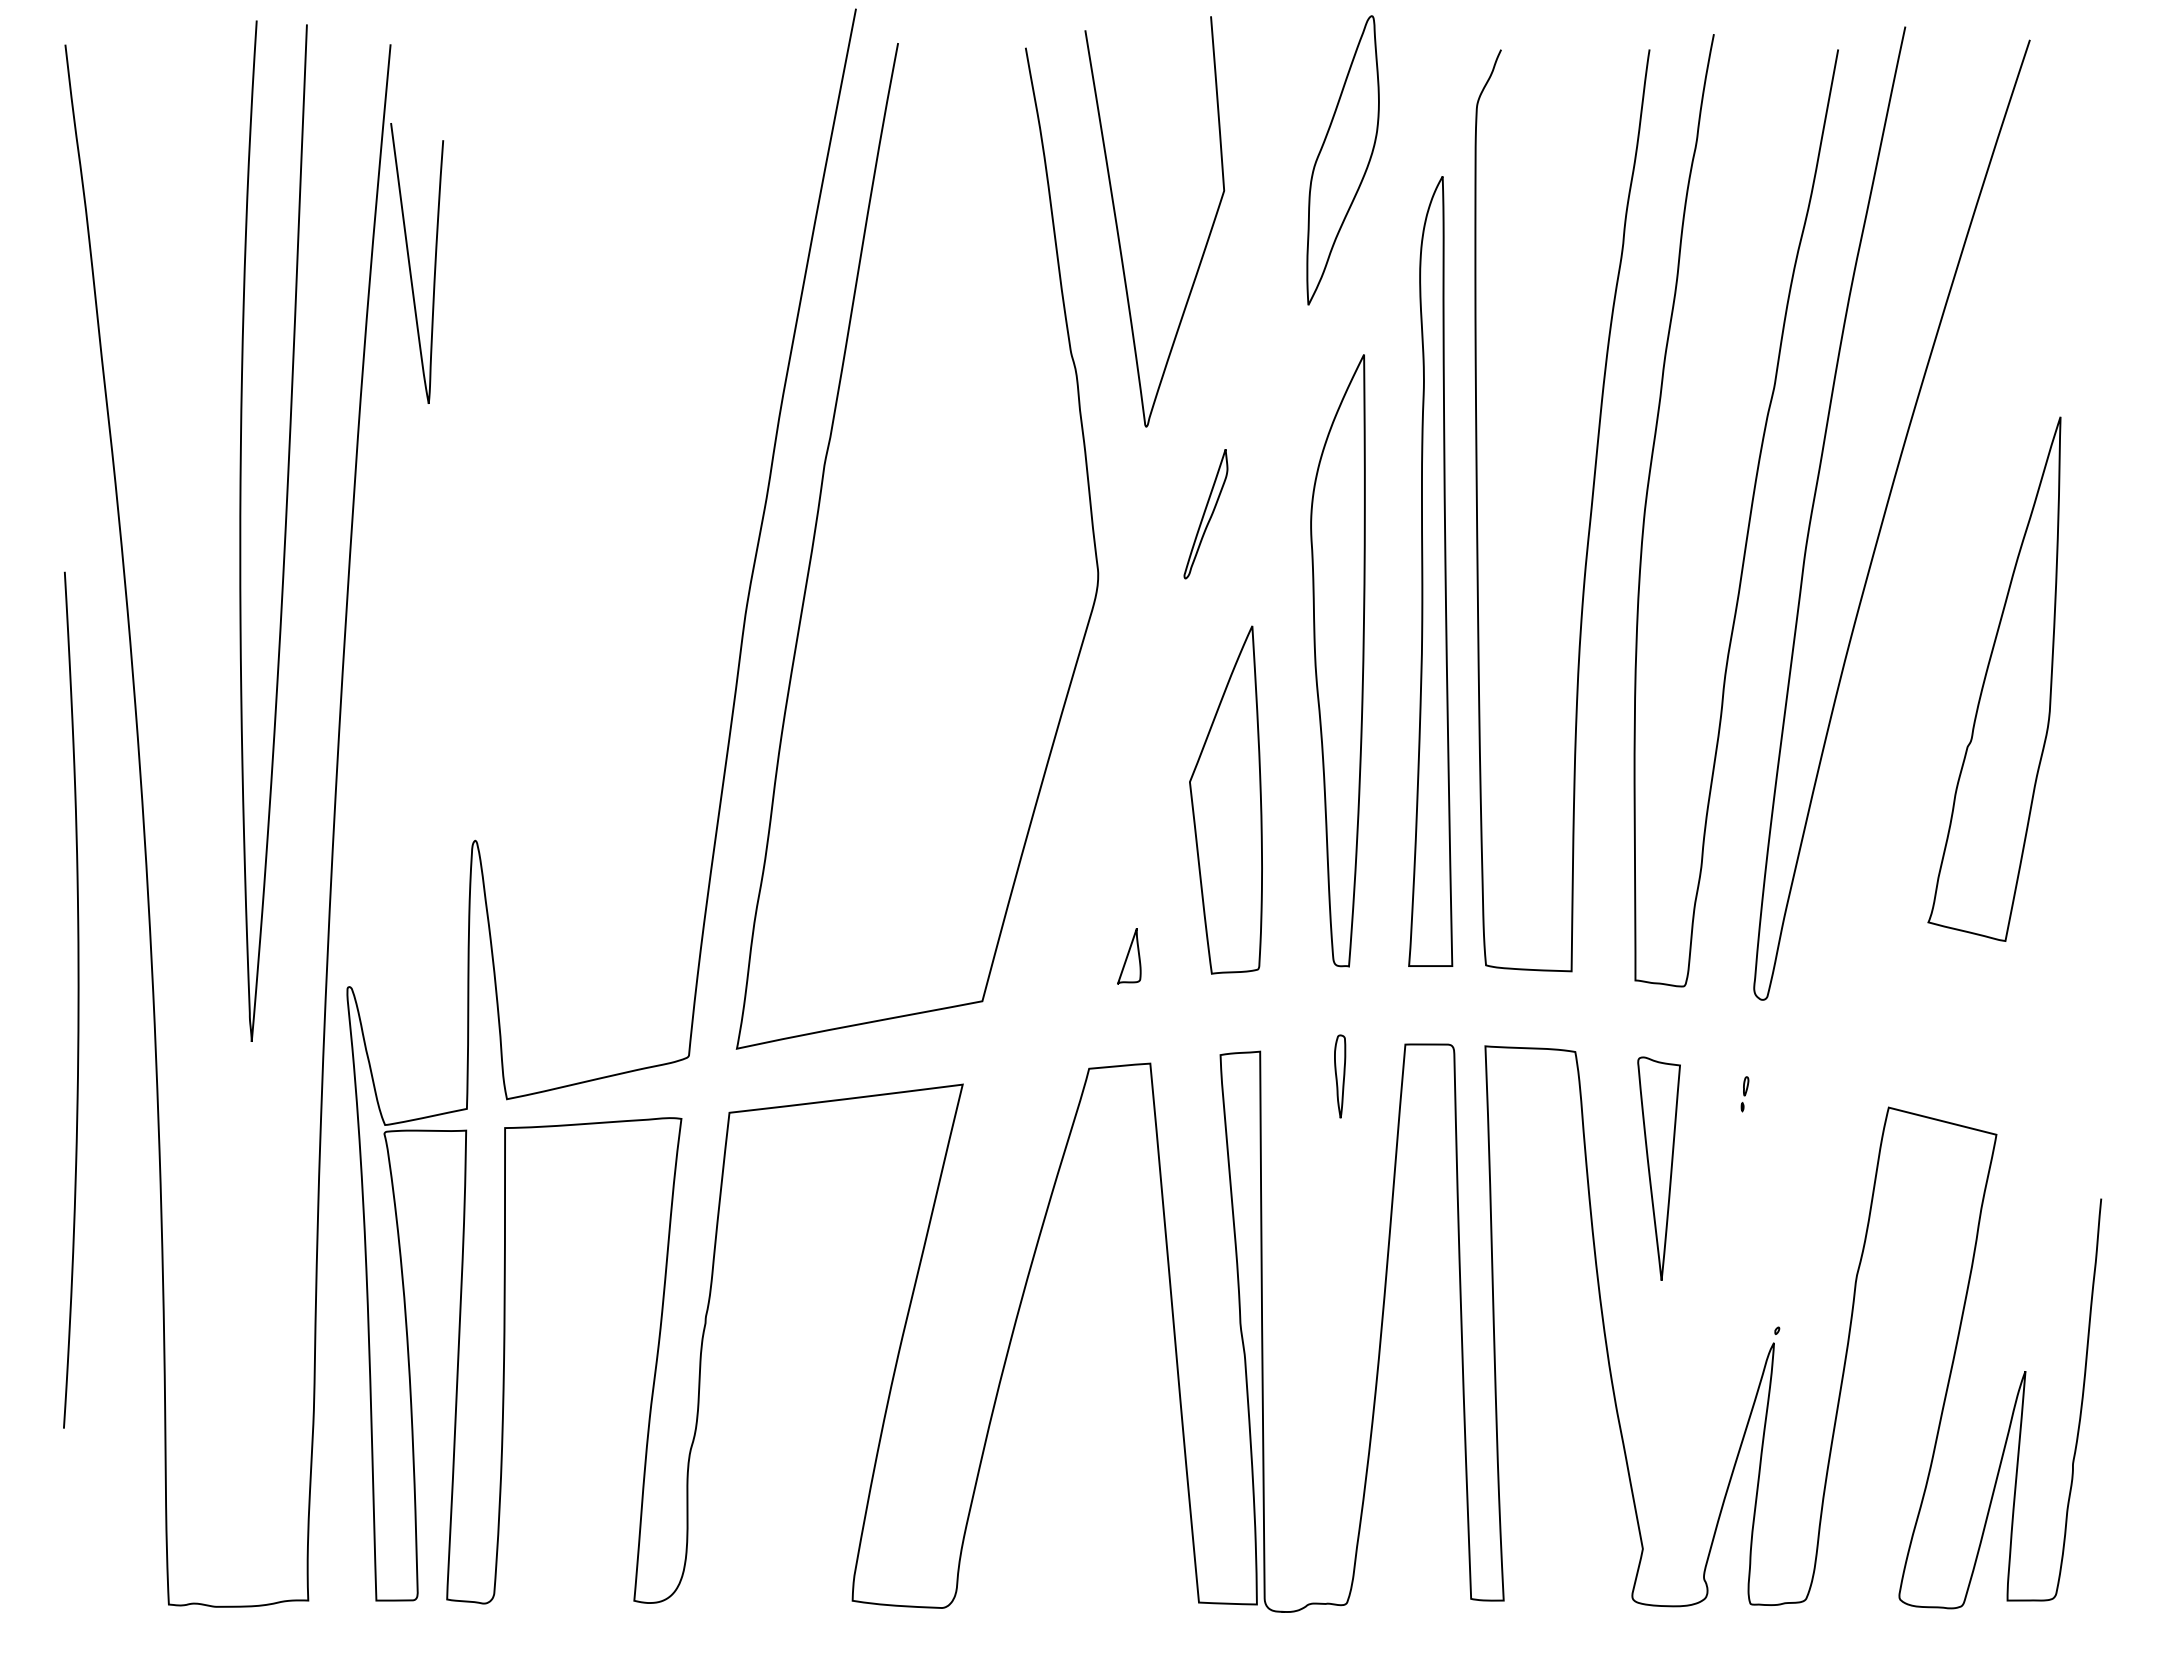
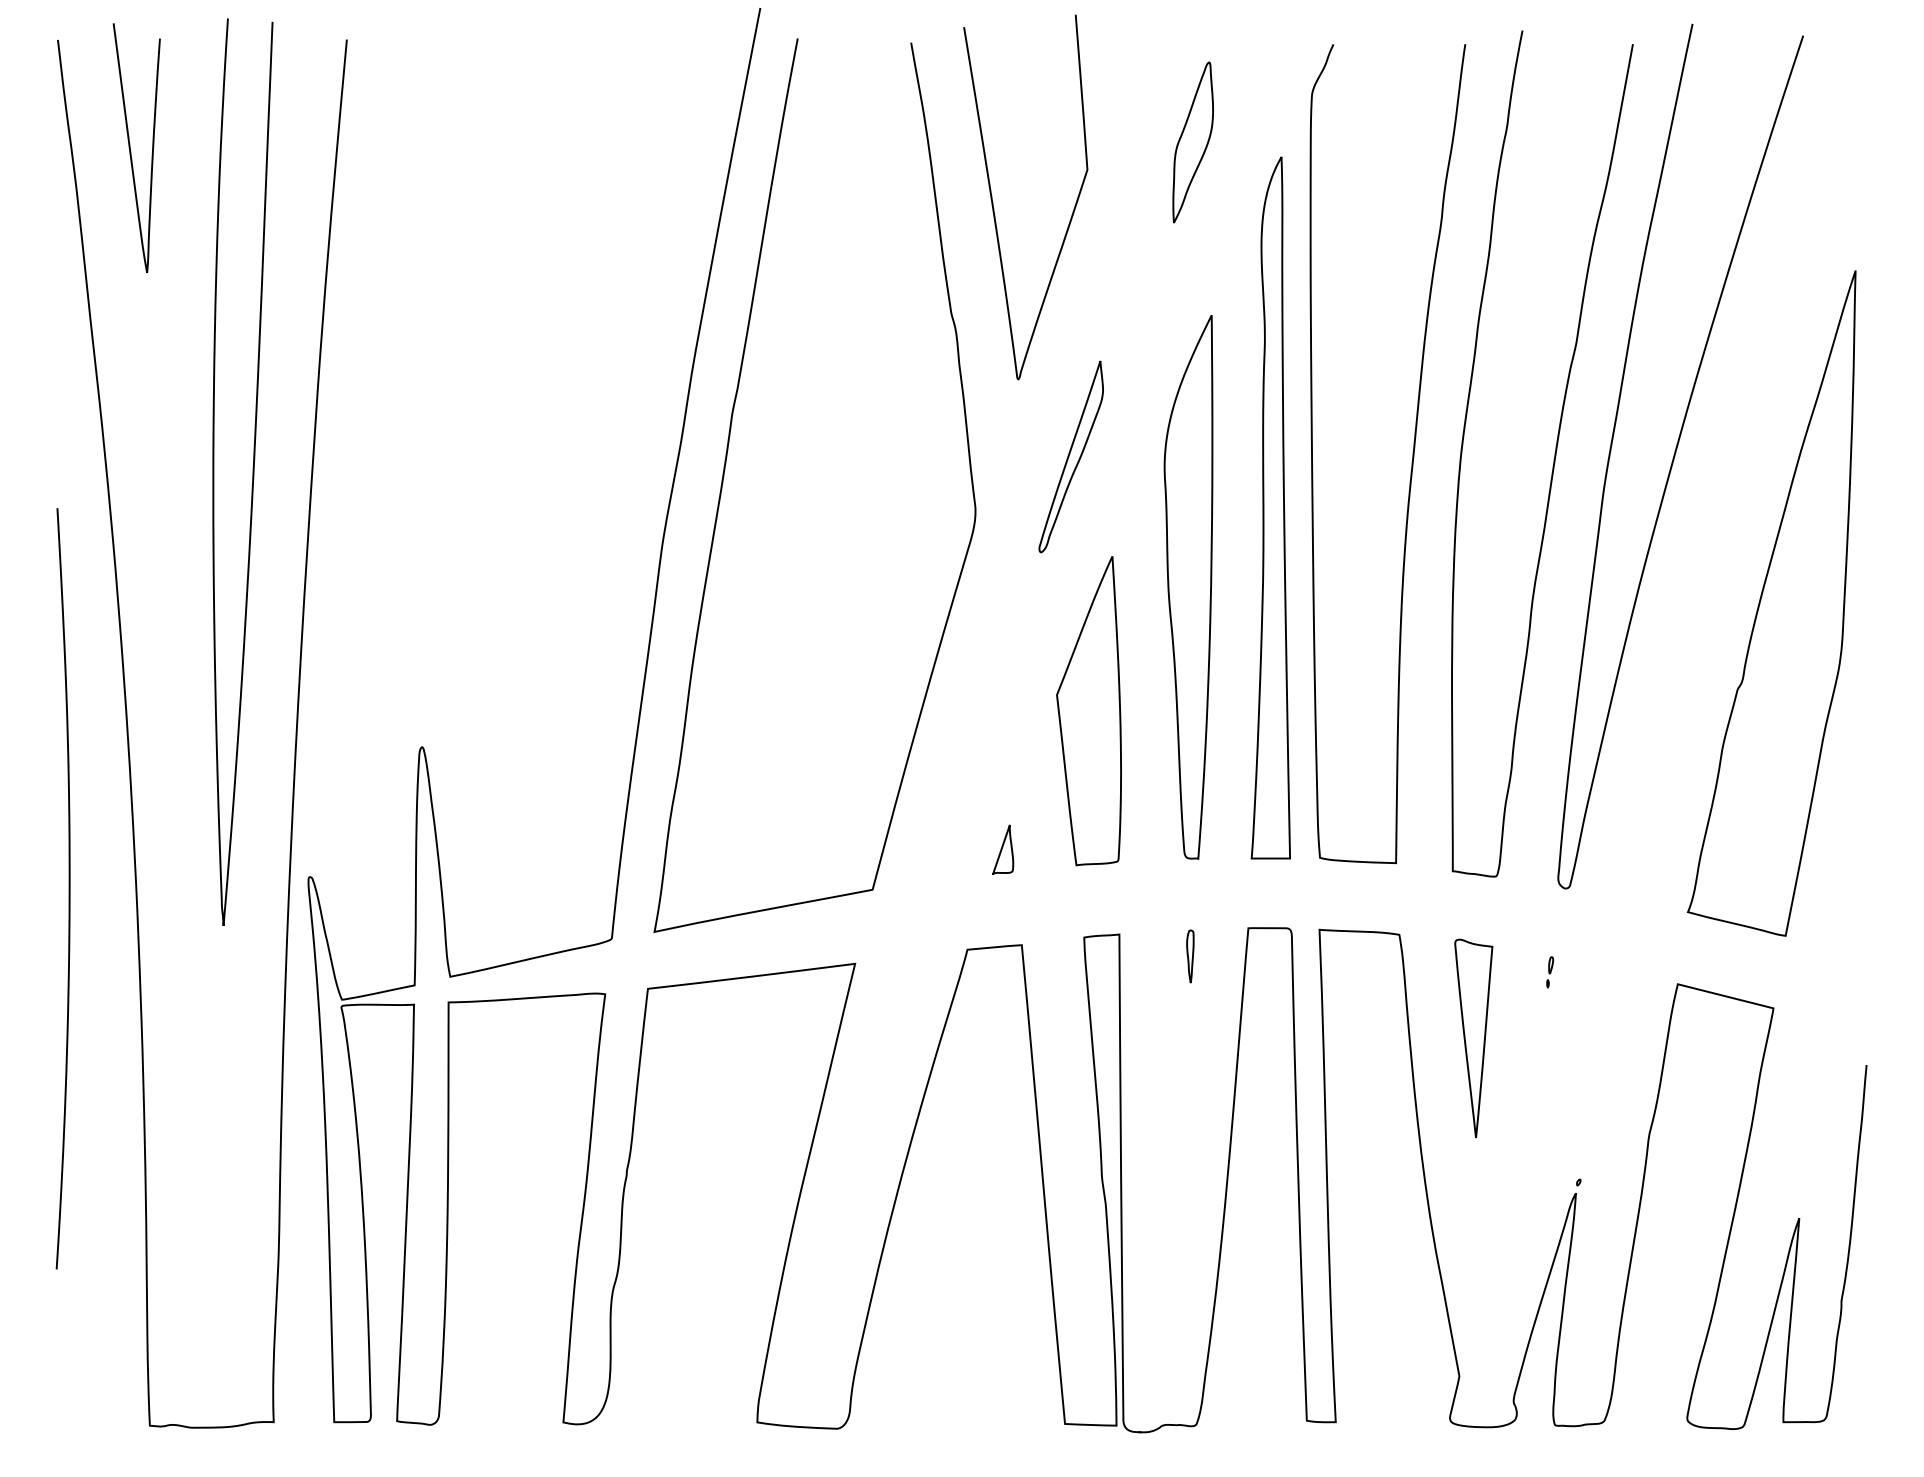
part: (1343, 159) -> (1193, 141), size x0.62
curve: (410, 263) -> (130, 148), moved
part: (1205, 513) -> (1070, 456), size x1.67
part: (1994, 679) -> (1771, 603), size x1.43
part: (1339, 1076) -> (1189, 956), size x0.71

